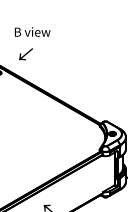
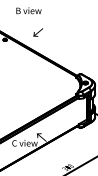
text: (26, 54) -> (38, 32), moved

